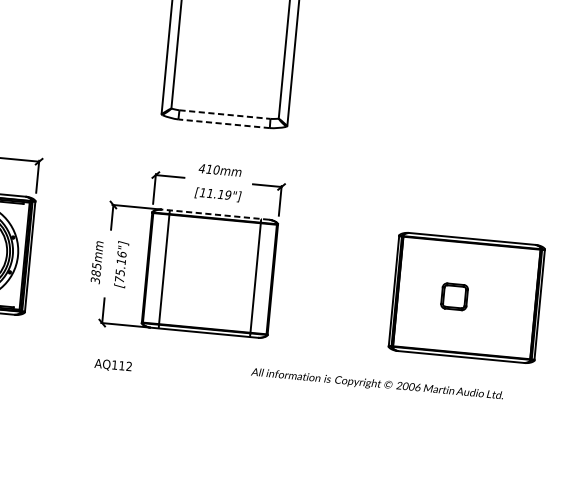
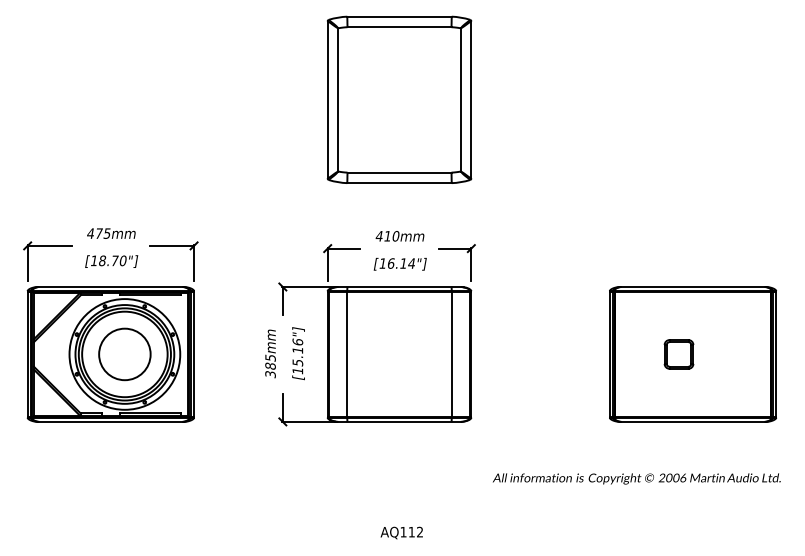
line: (224, 114) -> (399, 172), dashed -> solid
line: (224, 124) -> (399, 183), dashed -> solid
text: (219, 194) -> (401, 263), [11.19"] -> [16.14"]
line: (215, 214) -> (399, 286), dashed -> solid
text: (119, 279) -> (297, 370), [75.16"] -> [15.16"]
text: (112, 365) -> (401, 532), moved
text: (376, 384) -> (636, 478), moved

